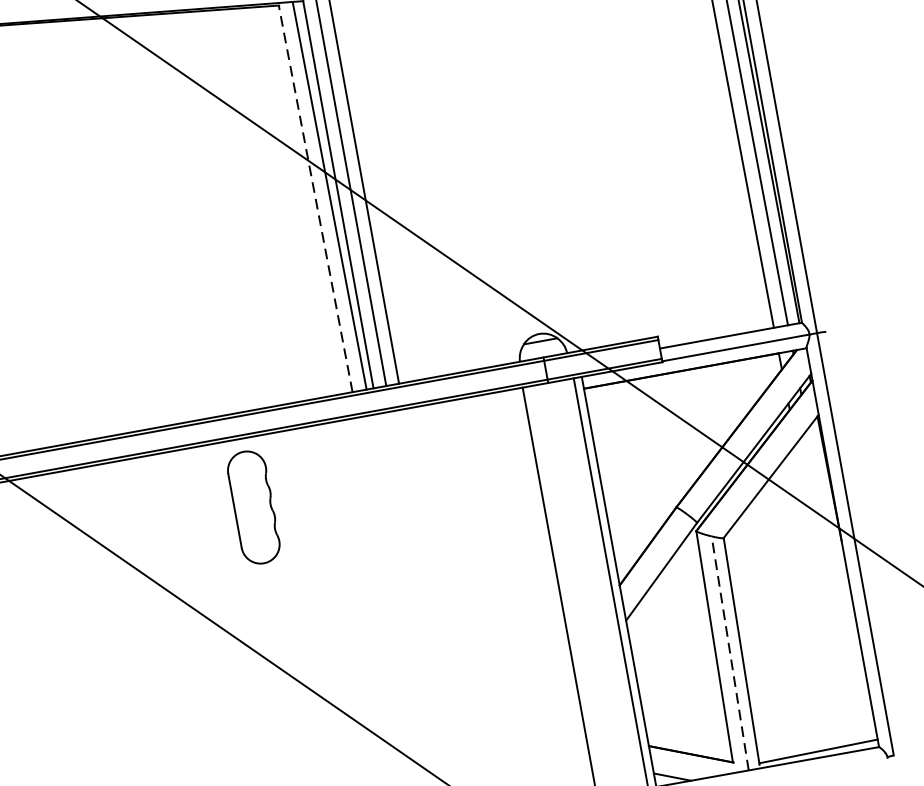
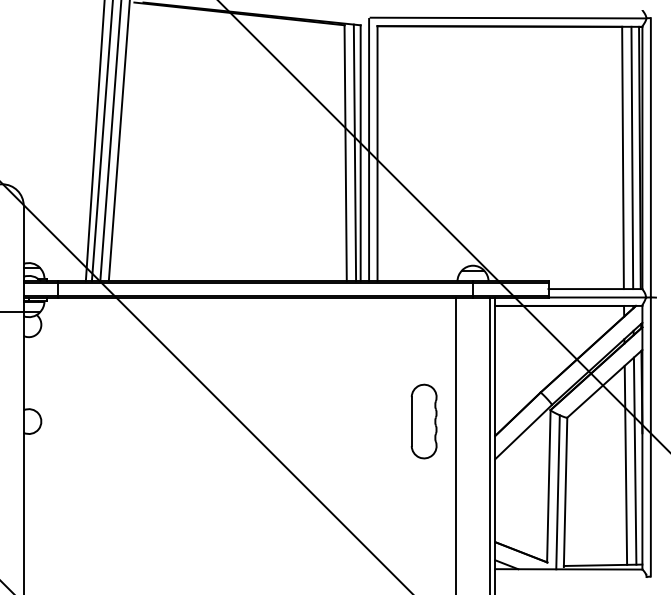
line: (315, 199) -> (345, 153), dashed -> solid
part: (252, 507) -> (423, 421), moved
line: (837, 584) -> (634, 460), added
line: (824, 592) -> (625, 464), added
line: (730, 652) -> (558, 491), dashed -> solid

